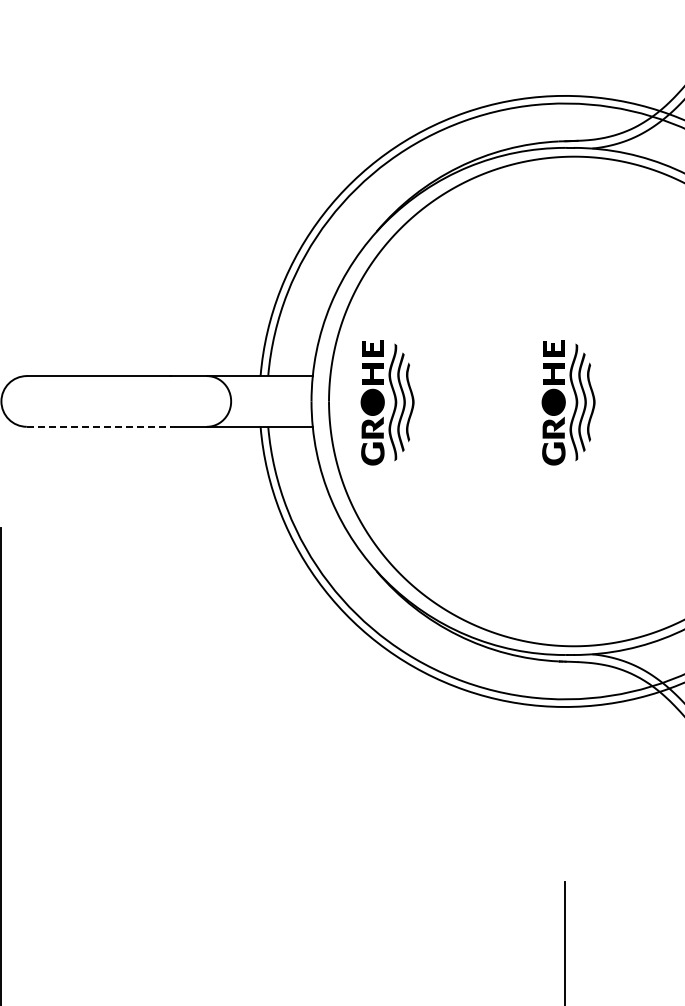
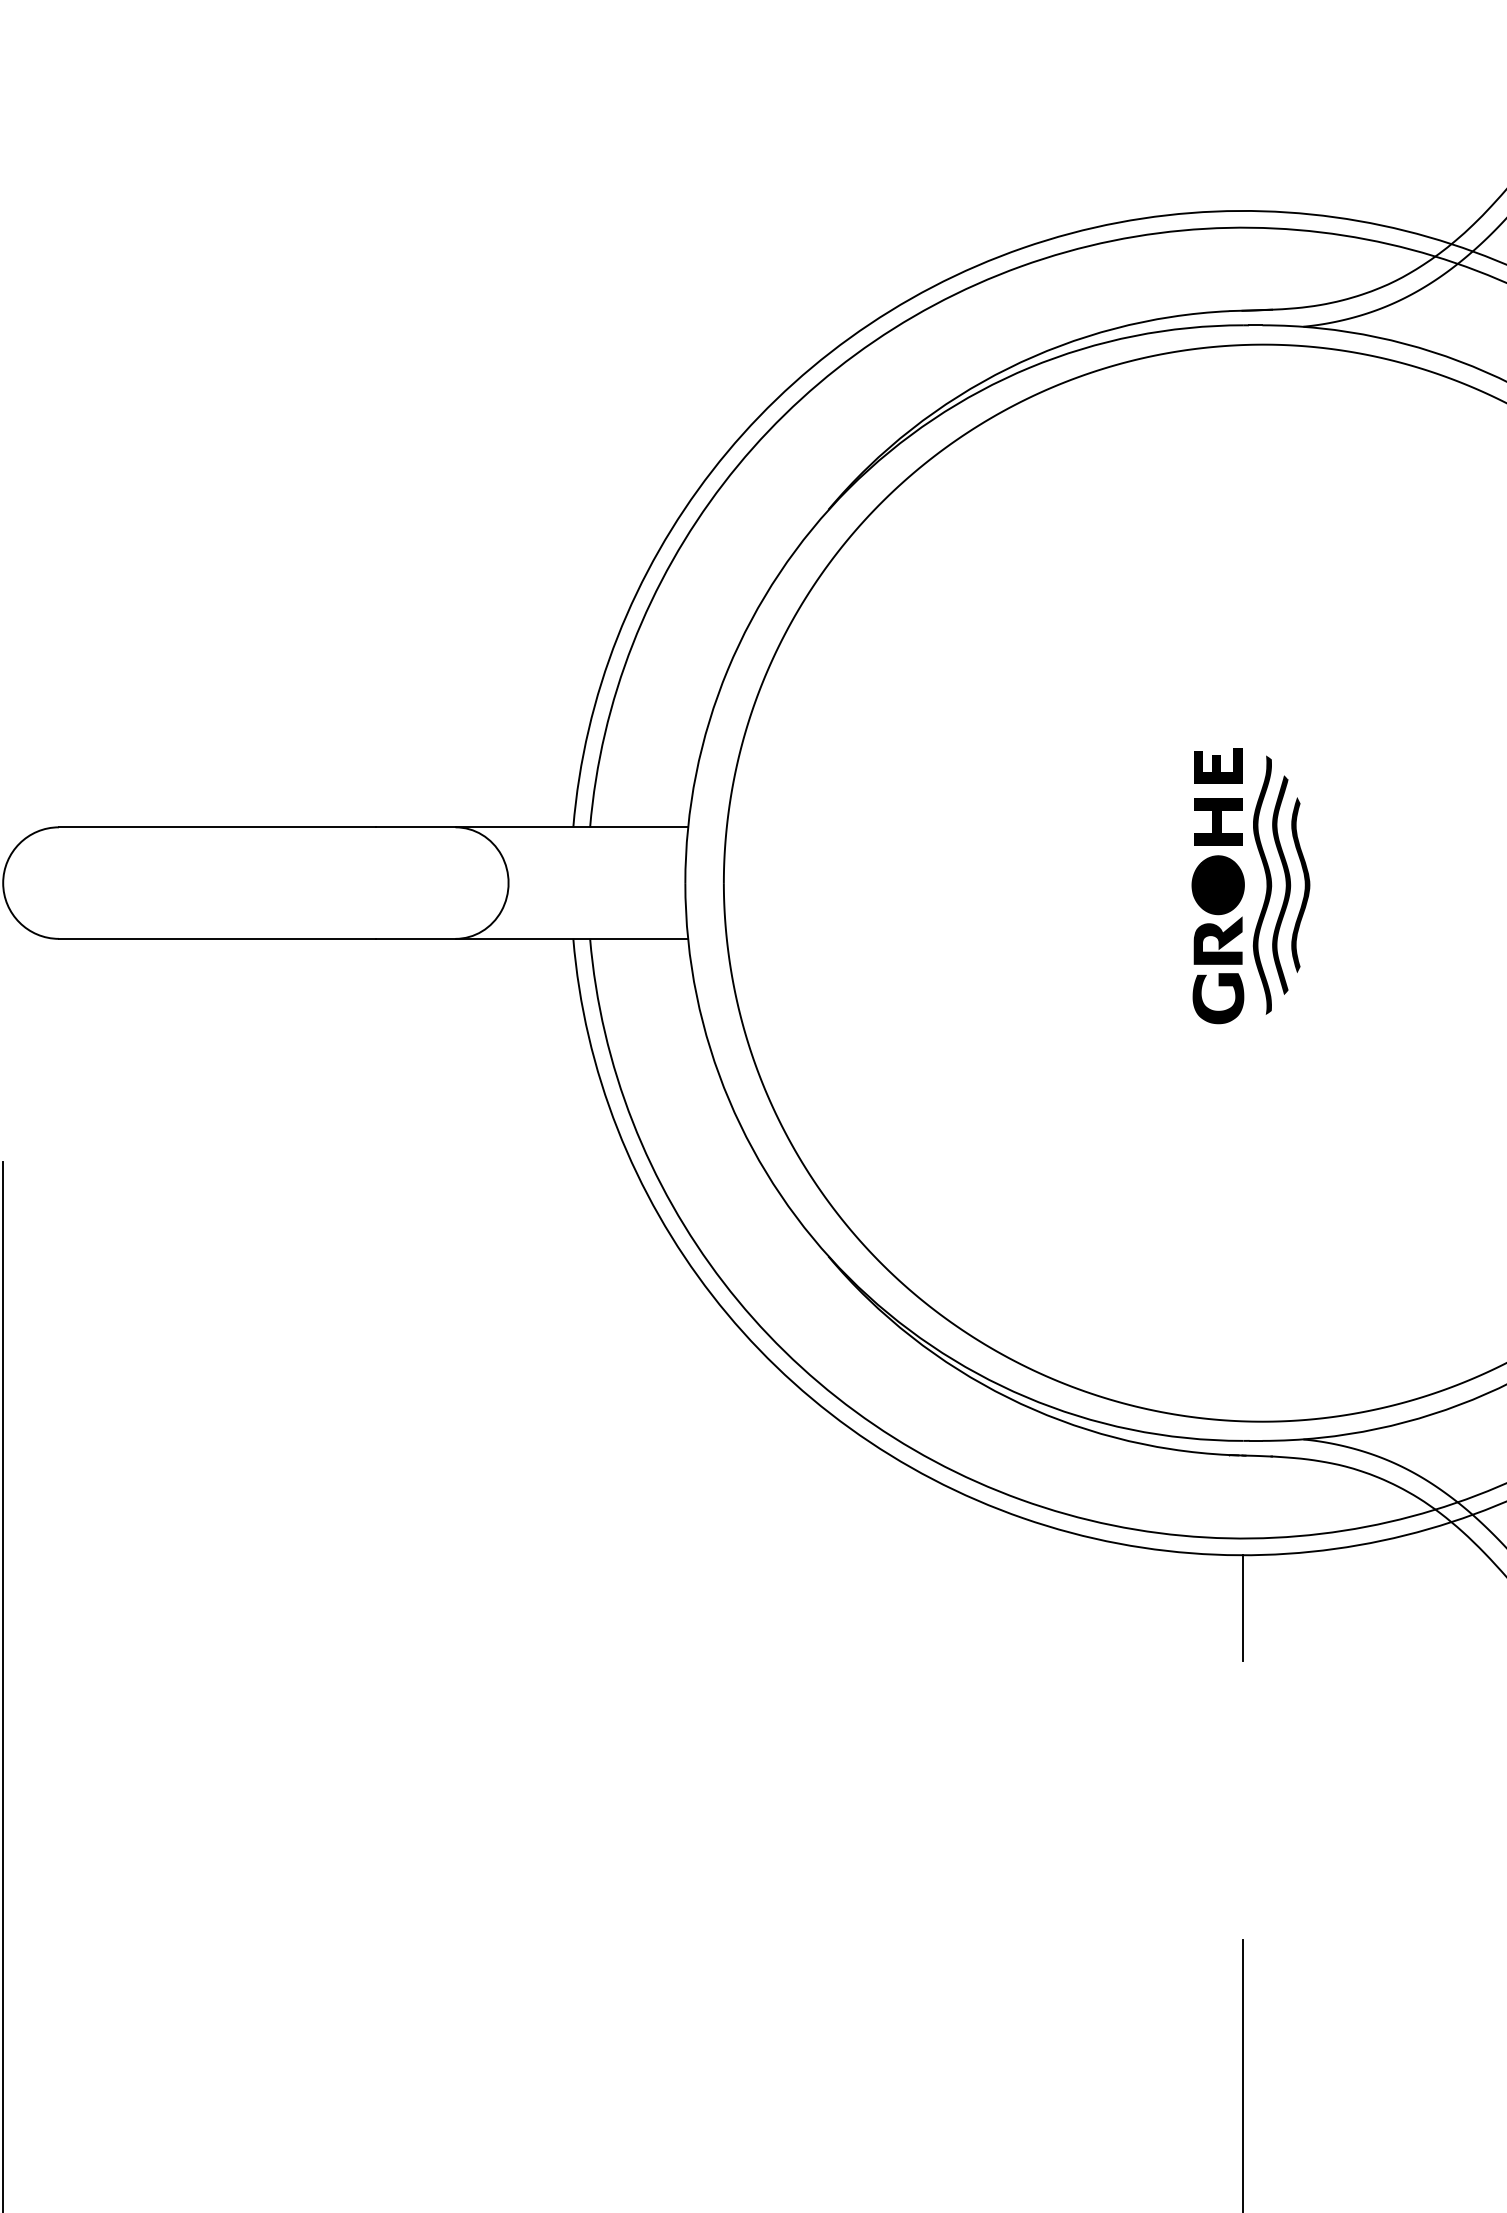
part: (387, 402) -> (852, 885), removed
line: (99, 426) -> (218, 938), dashed -> solid
line: (565, 730) -> (1244, 1606), added

